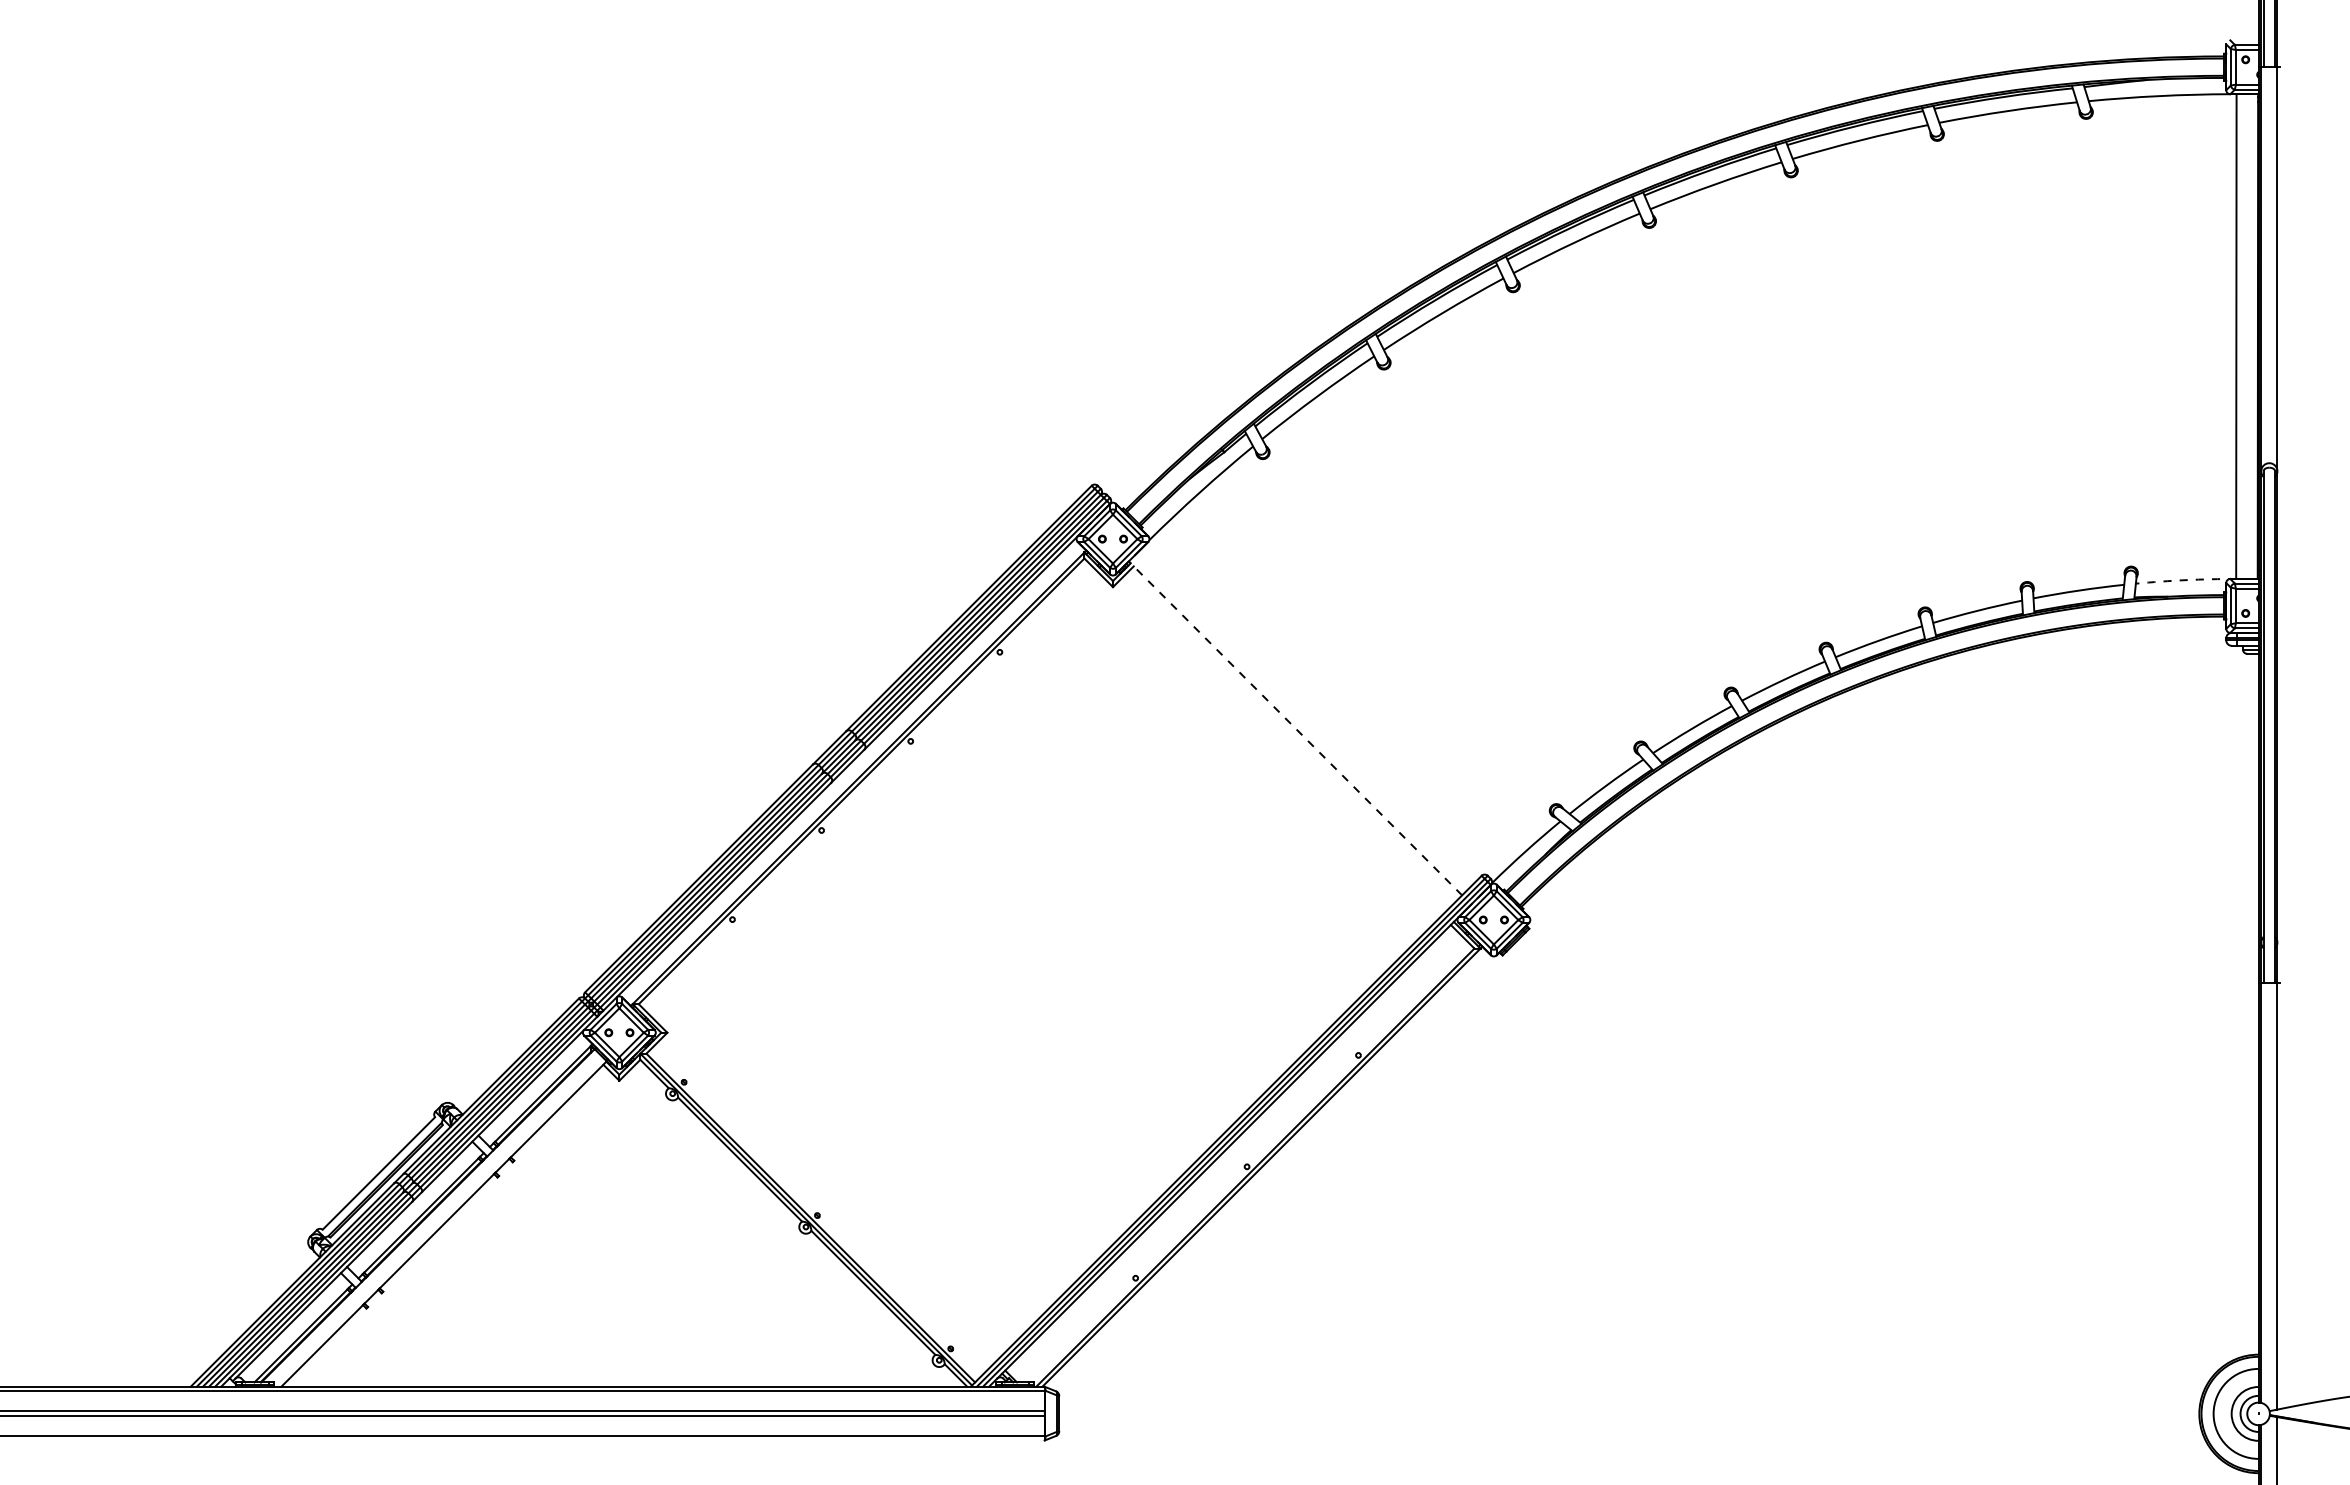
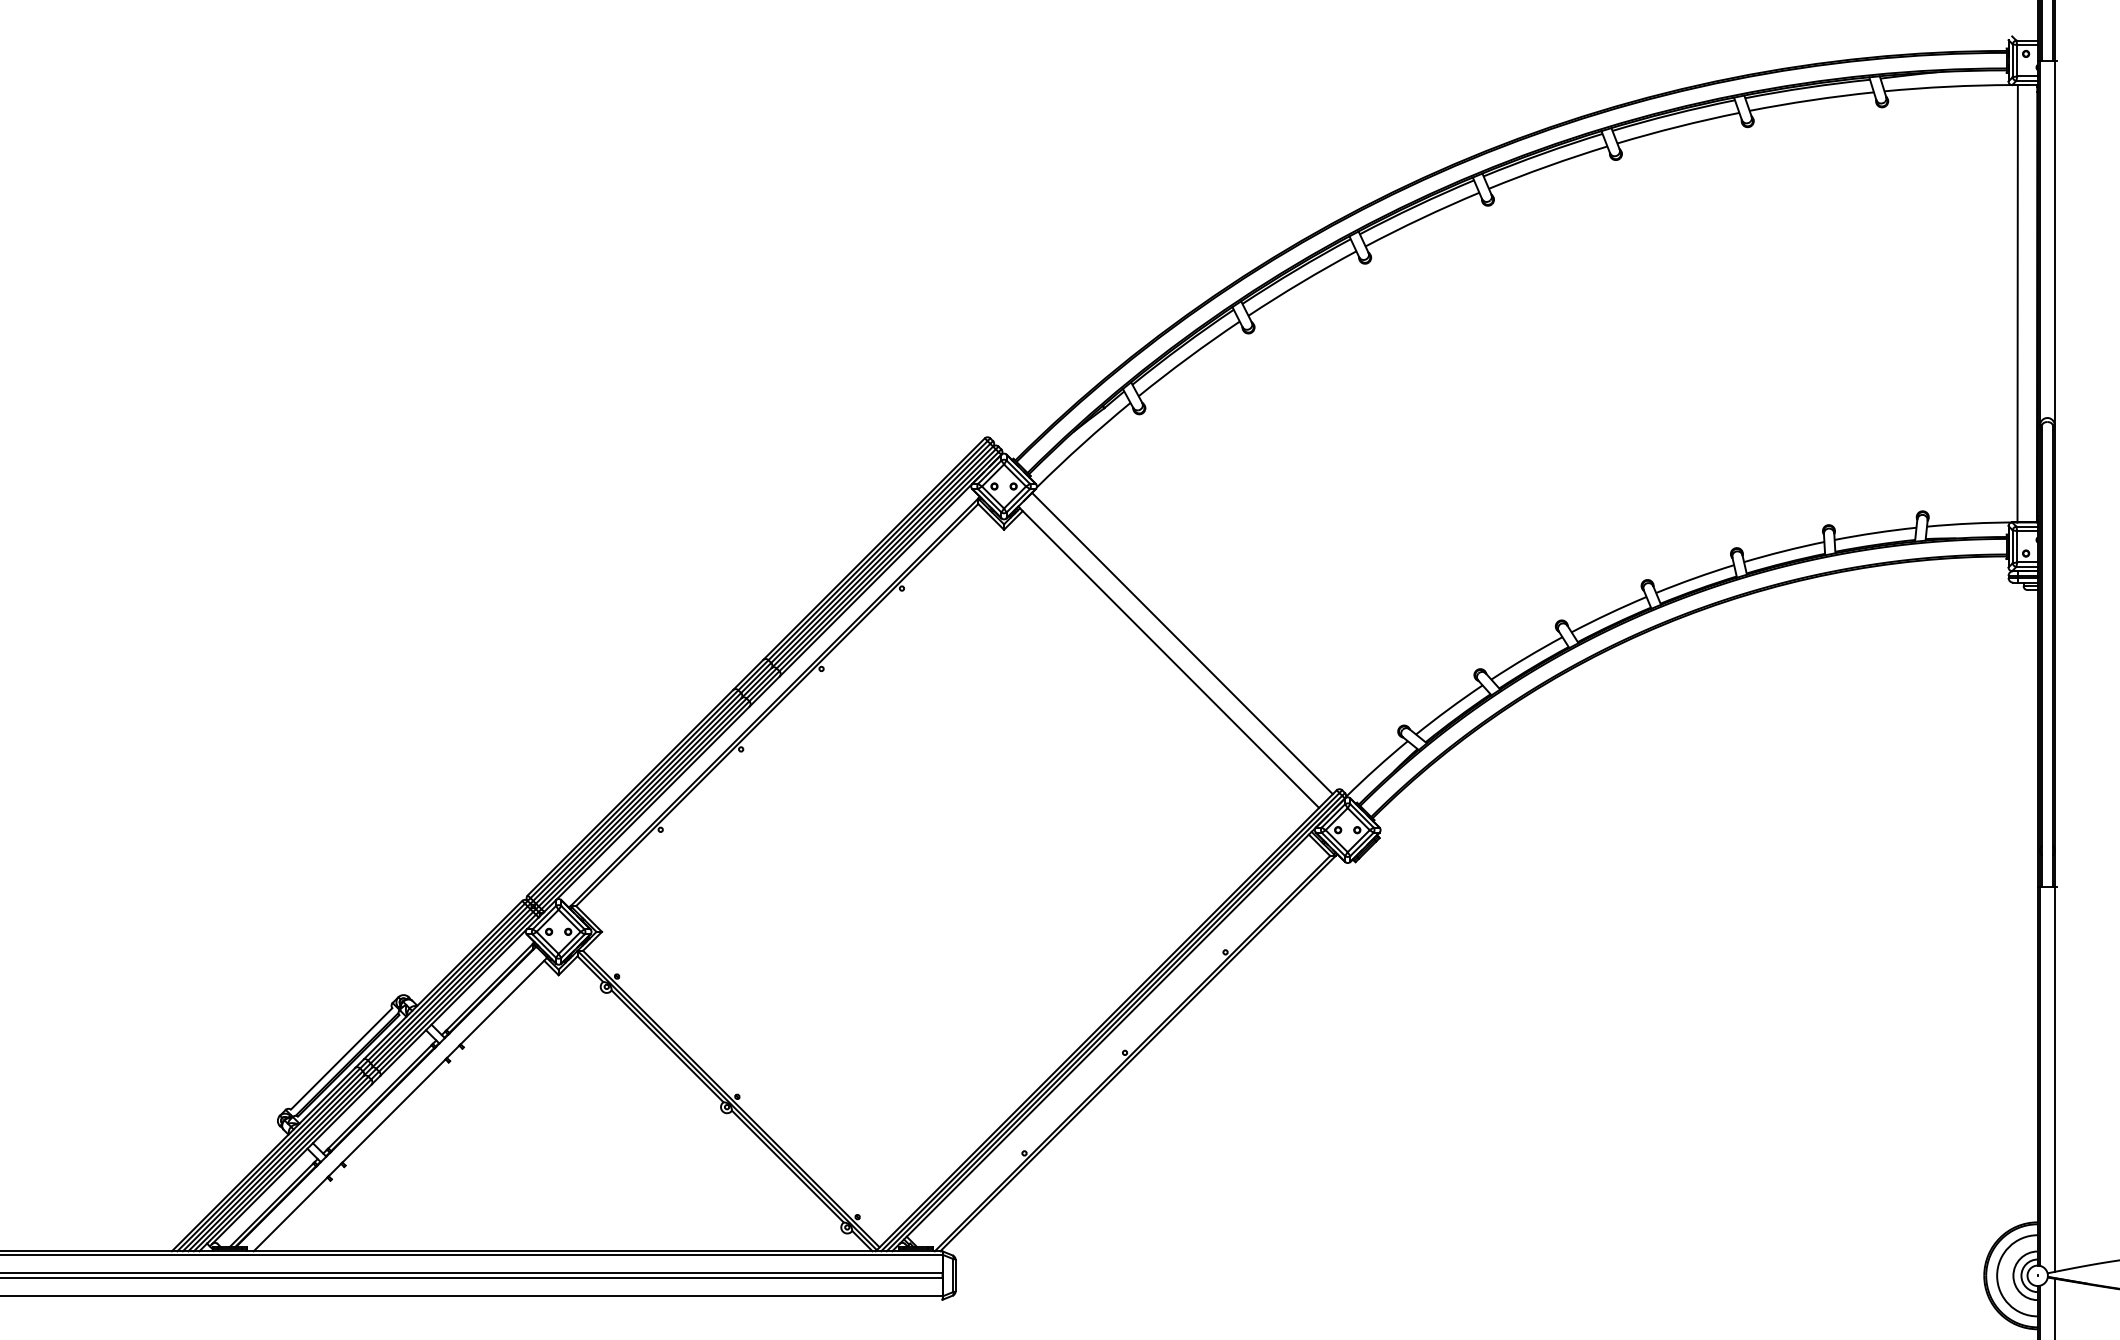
arc: (2185, 580) -> (1971, 523), dashed -> solid
line: (1310, 713) -> (1182, 643), added
line: (1295, 728) -> (1168, 657), dashed -> solid

